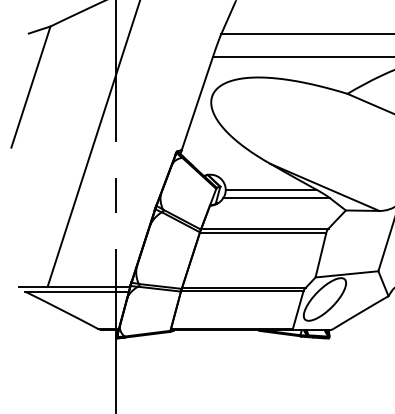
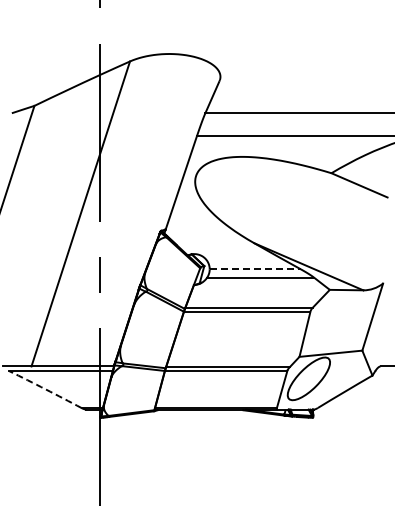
line: (271, 190) -> (255, 269), solid -> dashed
arc: (61, 310) -> (45, 389), solid -> dashed

